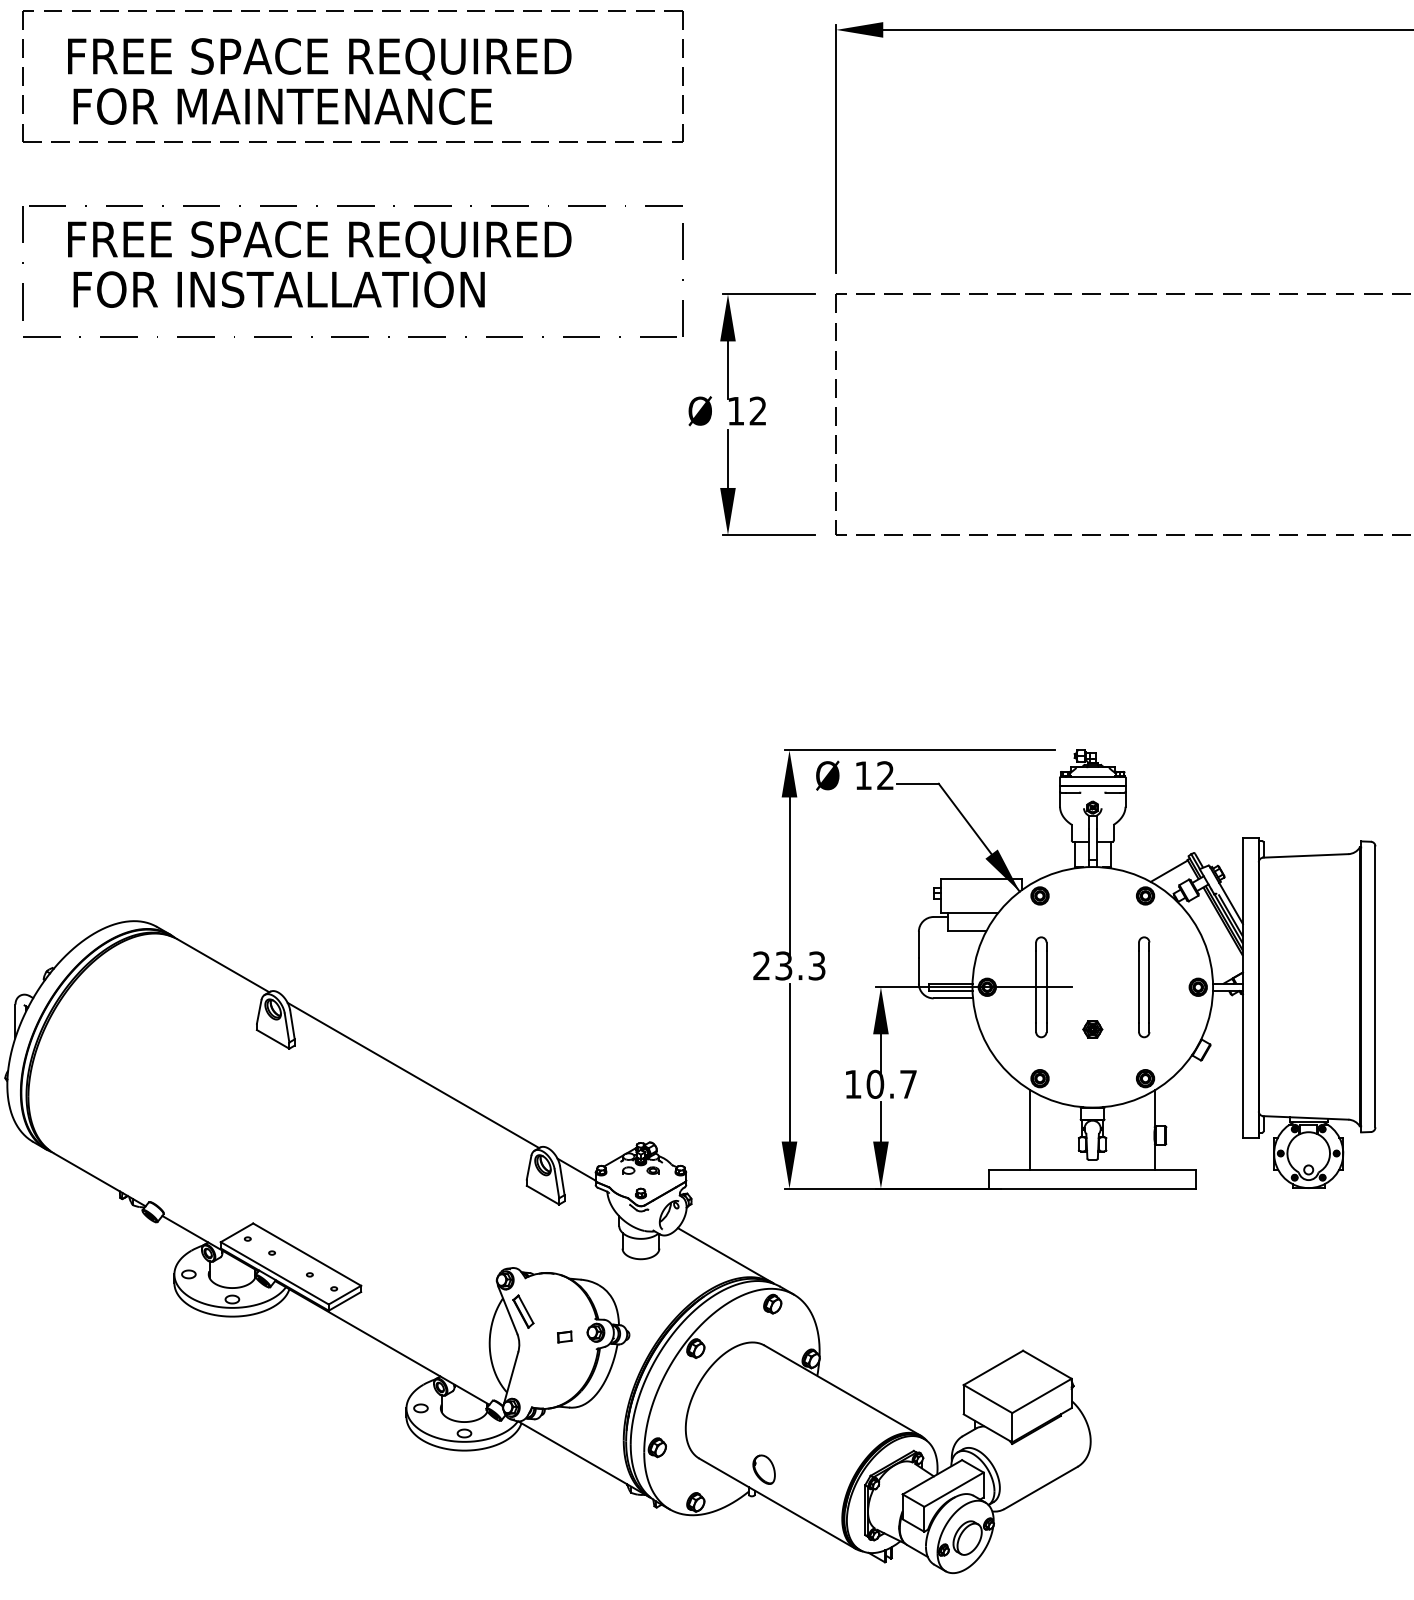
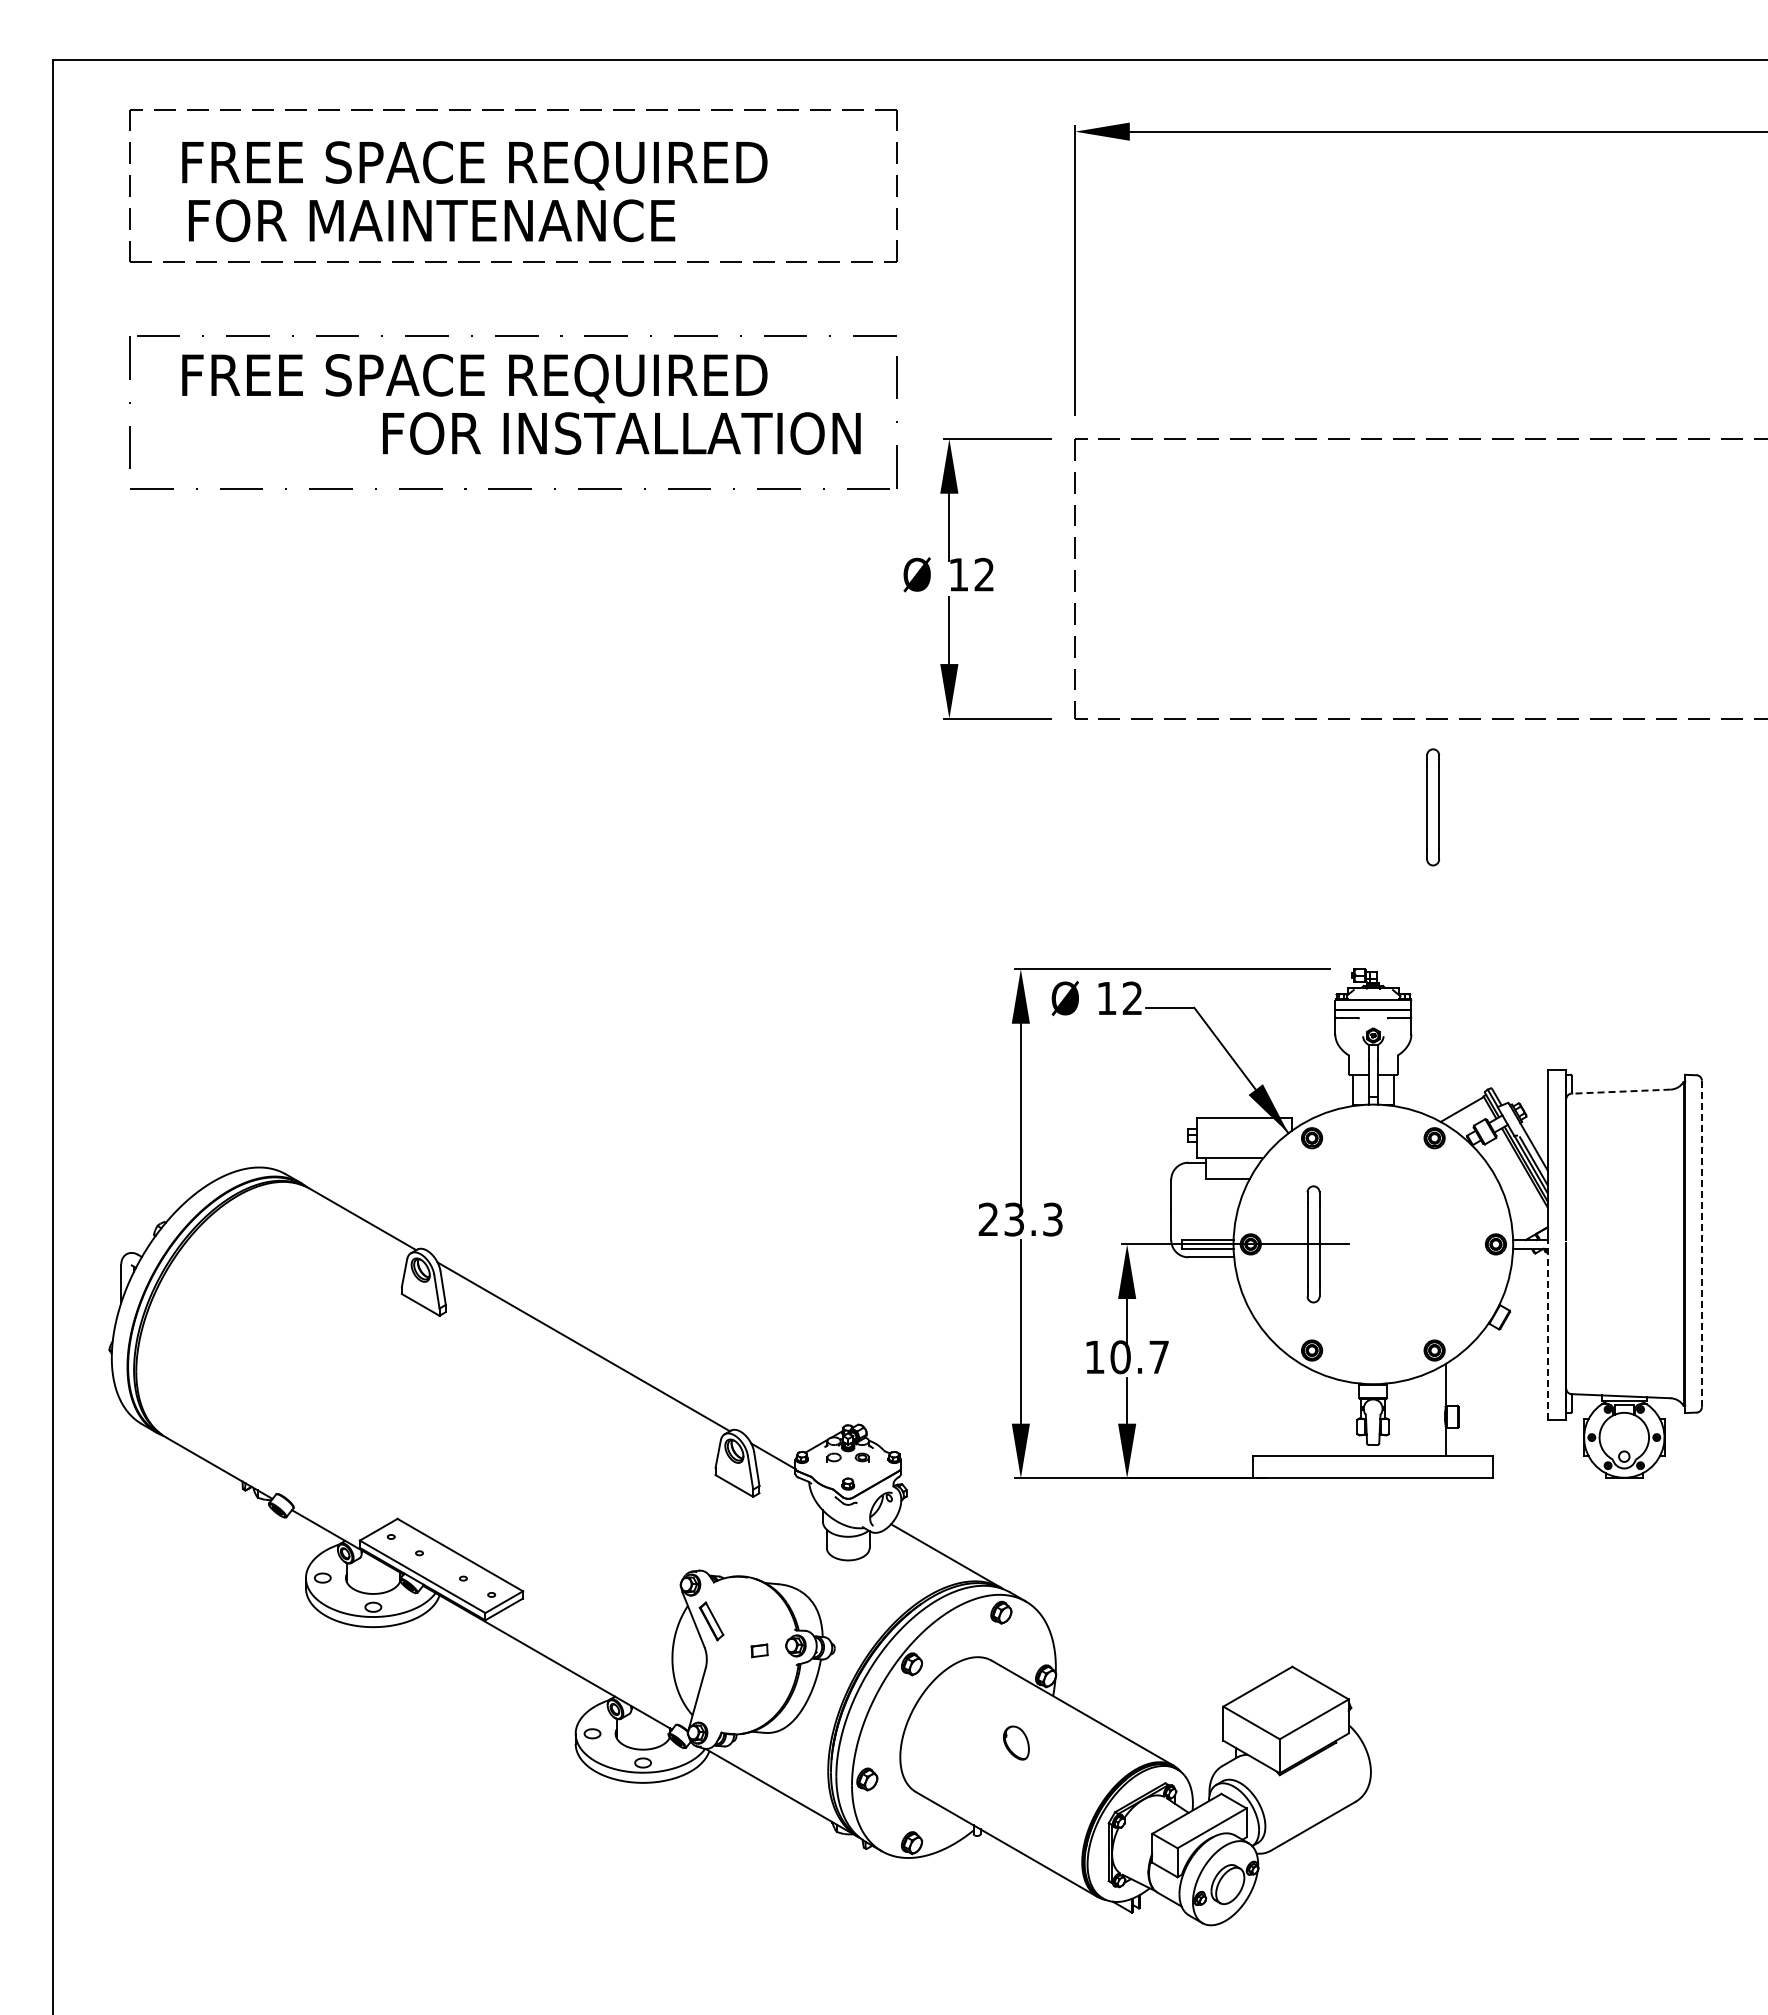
text: (278, 289) -> (621, 433), moved
line: (1306, 855) -> (1621, 1091), solid -> dashed
part: (1143, 987) -> (1432, 807), moved
line: (1375, 987) -> (1701, 1244), solid -> dashed
part: (1092, 1028) -> (1373, 1292), removed
line: (1242, 1061) -> (1547, 1330), solid -> dashed
line: (1030, 1130) -> (1300, 1410), removed
part: (764, 1469) -> (1016, 1742), moved

